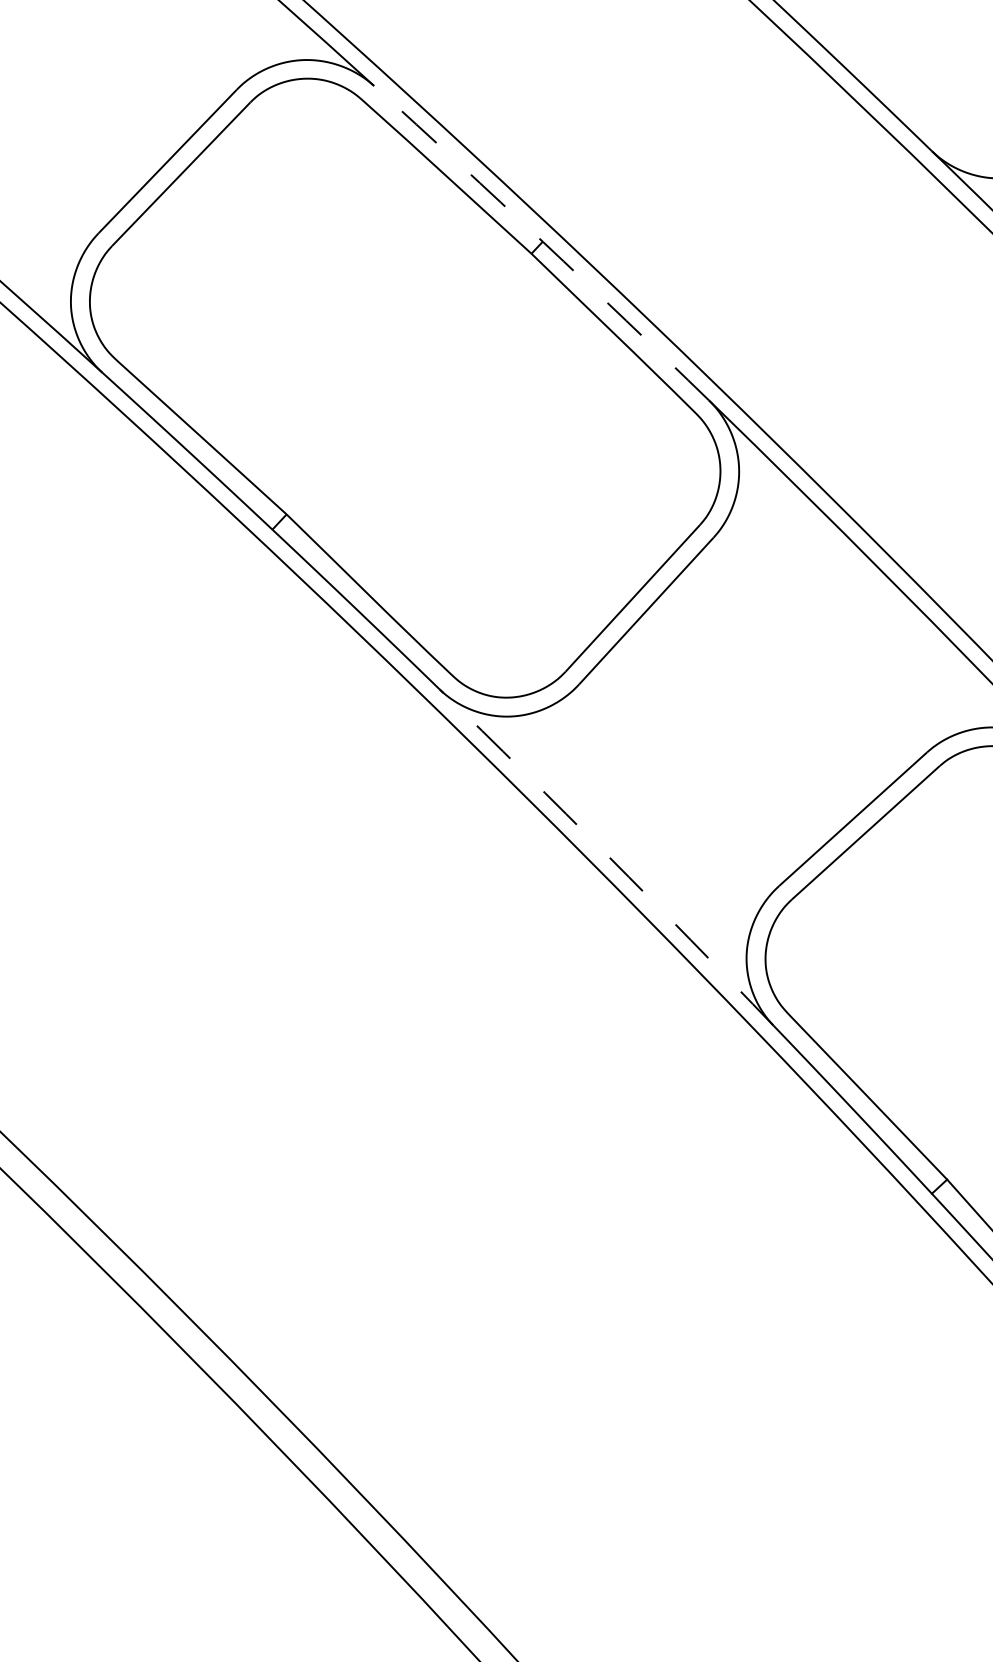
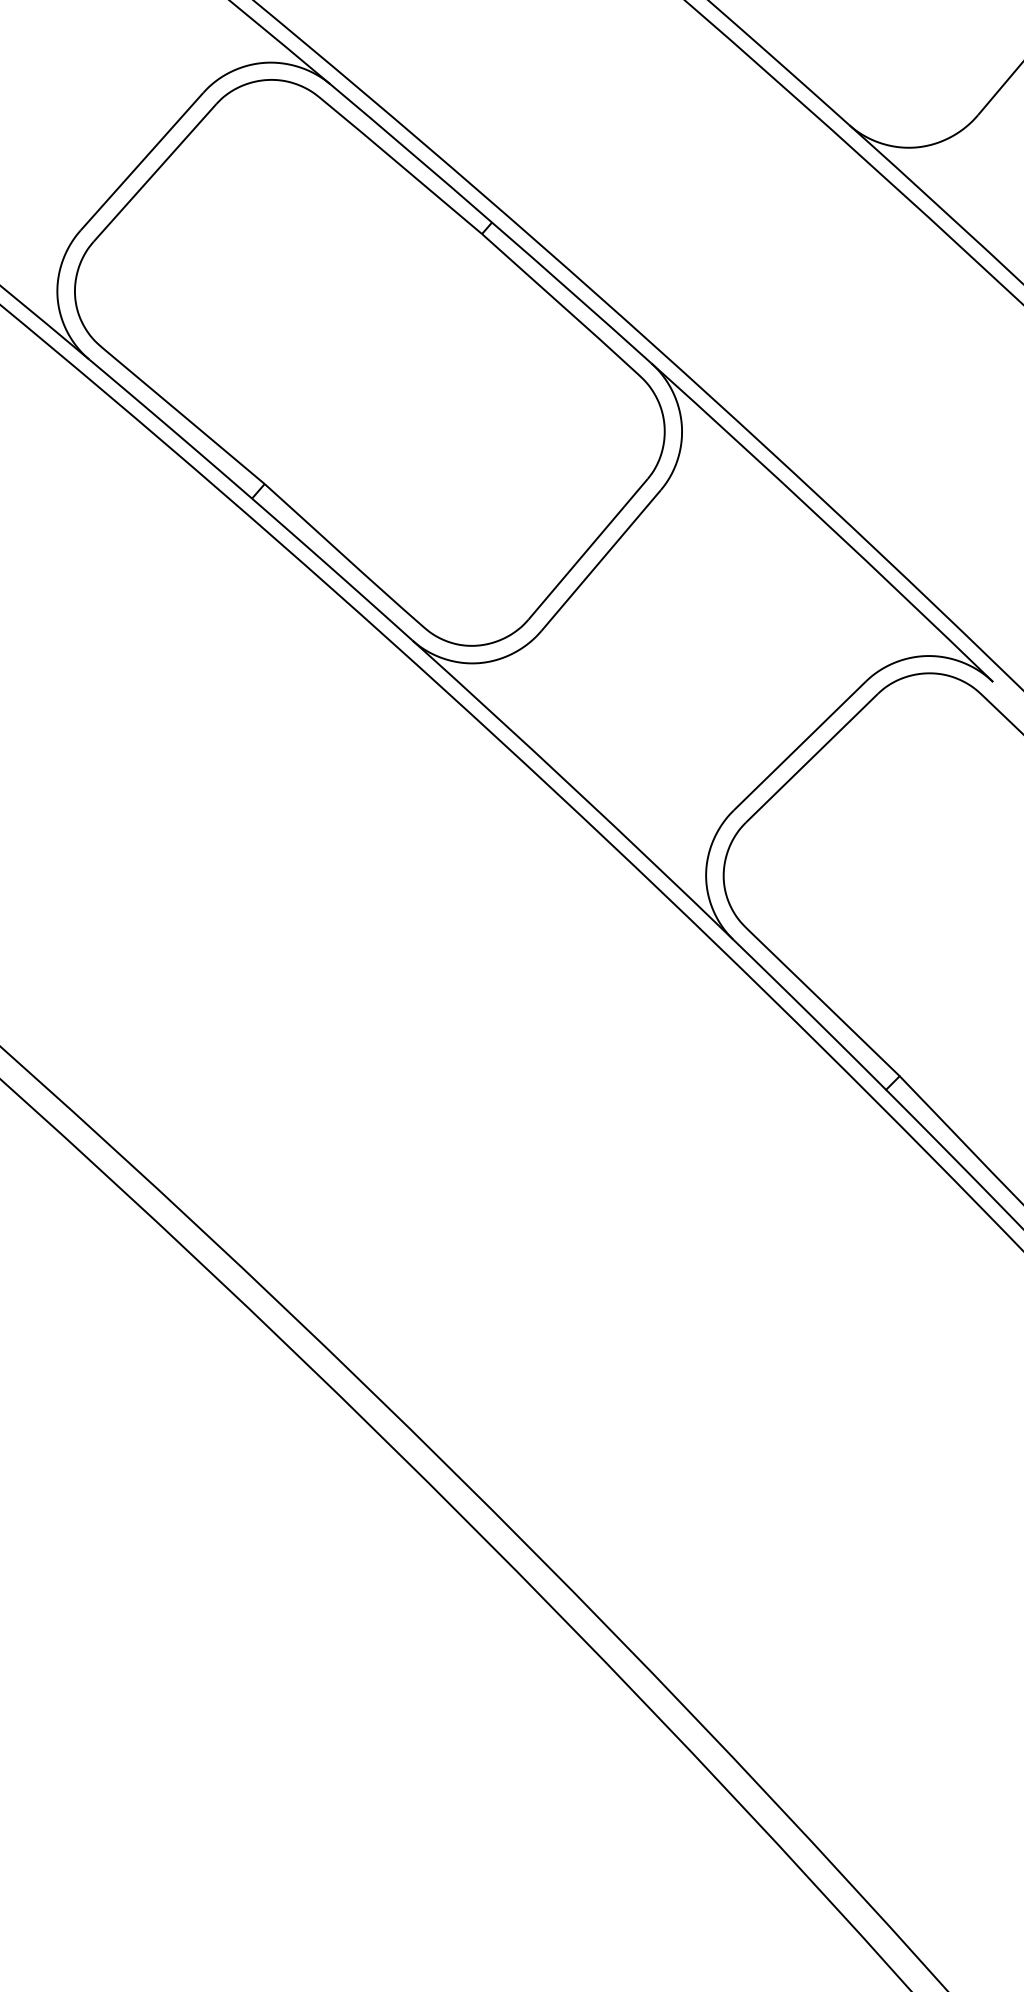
arc: (543, 241) -> (492, 222), dashed -> solid
arc: (608, 855) -> (574, 788), dashed -> solid

